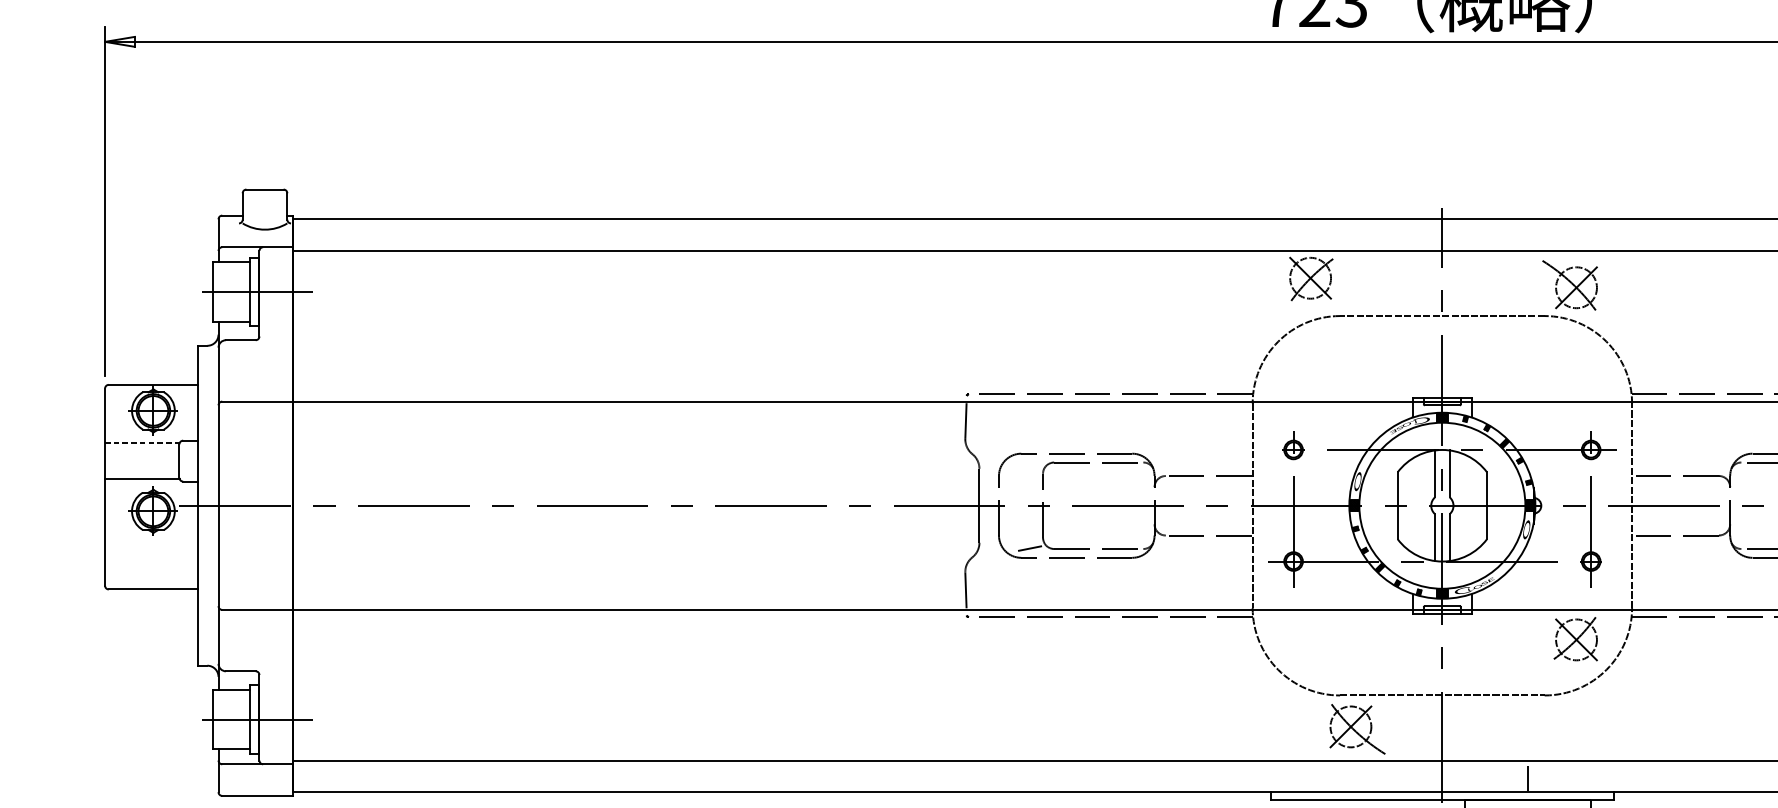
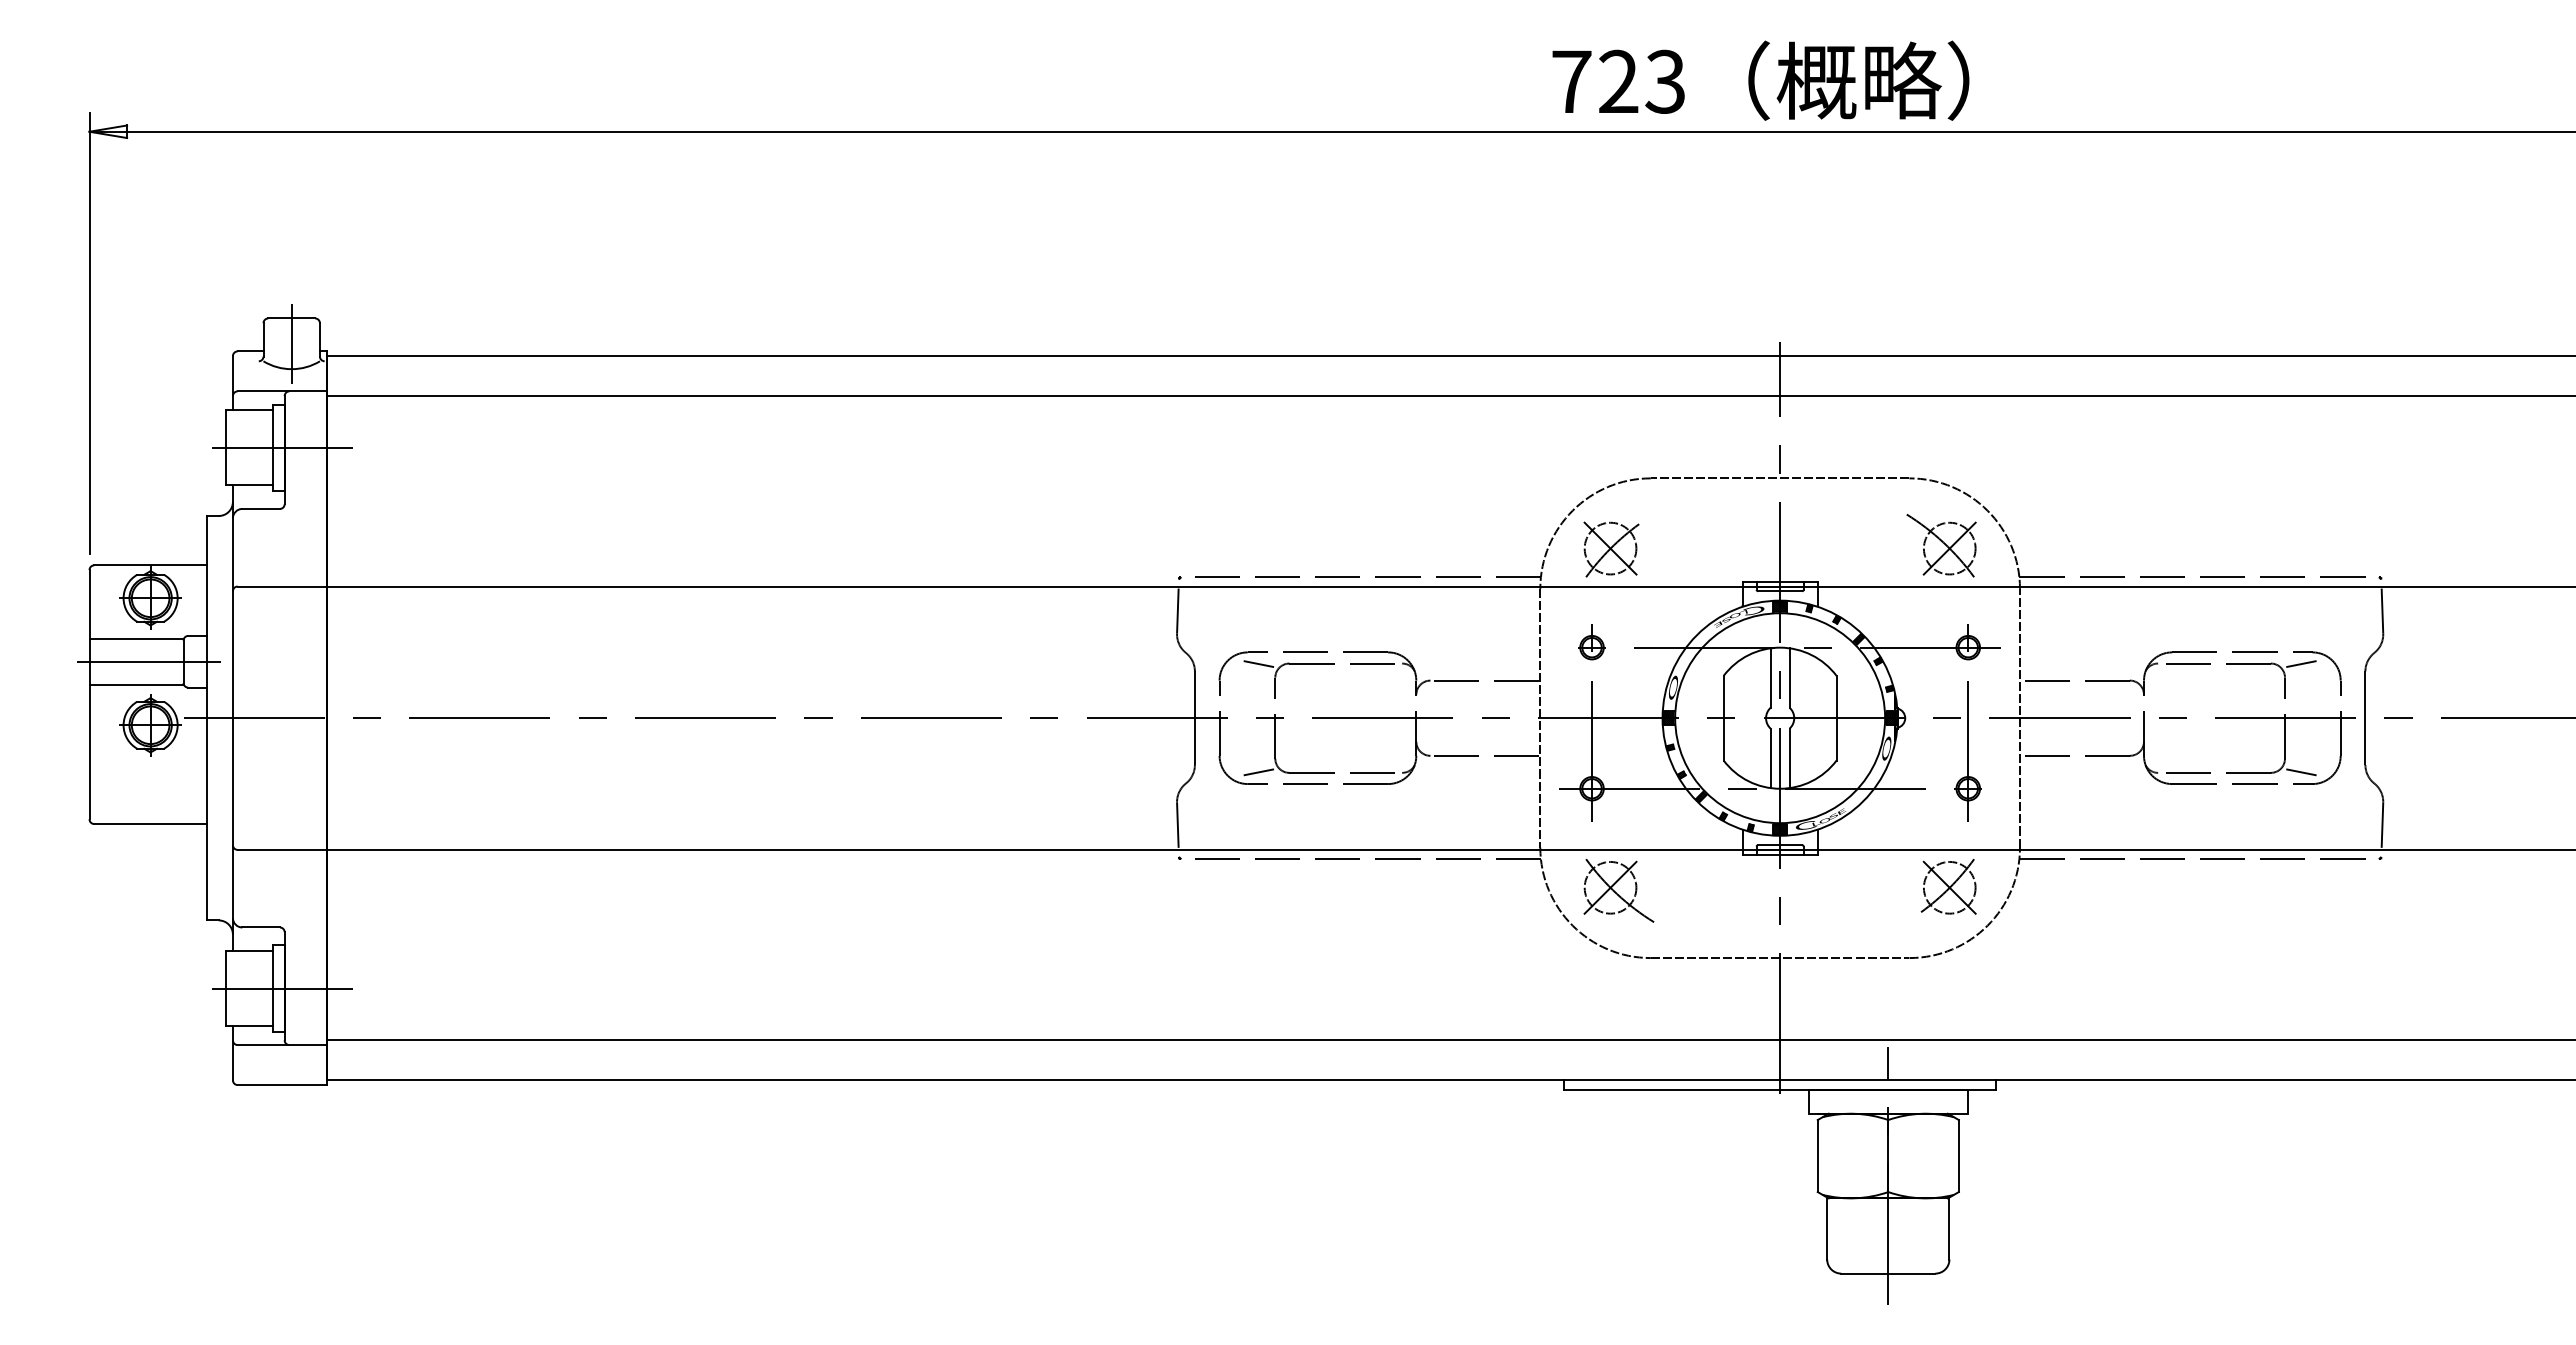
line: (264, 210) -> (291, 344), added
part: (1311, 278) -> (1611, 549), moved
part: (1570, 285) -> (1941, 545), moved
line: (143, 442) -> (137, 638), dashed -> solid
line: (151, 460) -> (148, 661), added
line: (1029, 463) -> (1258, 664), added
part: (1357, 729) -> (1618, 890), moved

